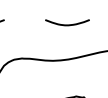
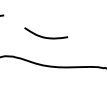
curve: (67, 24) -> (45, 36), moved

